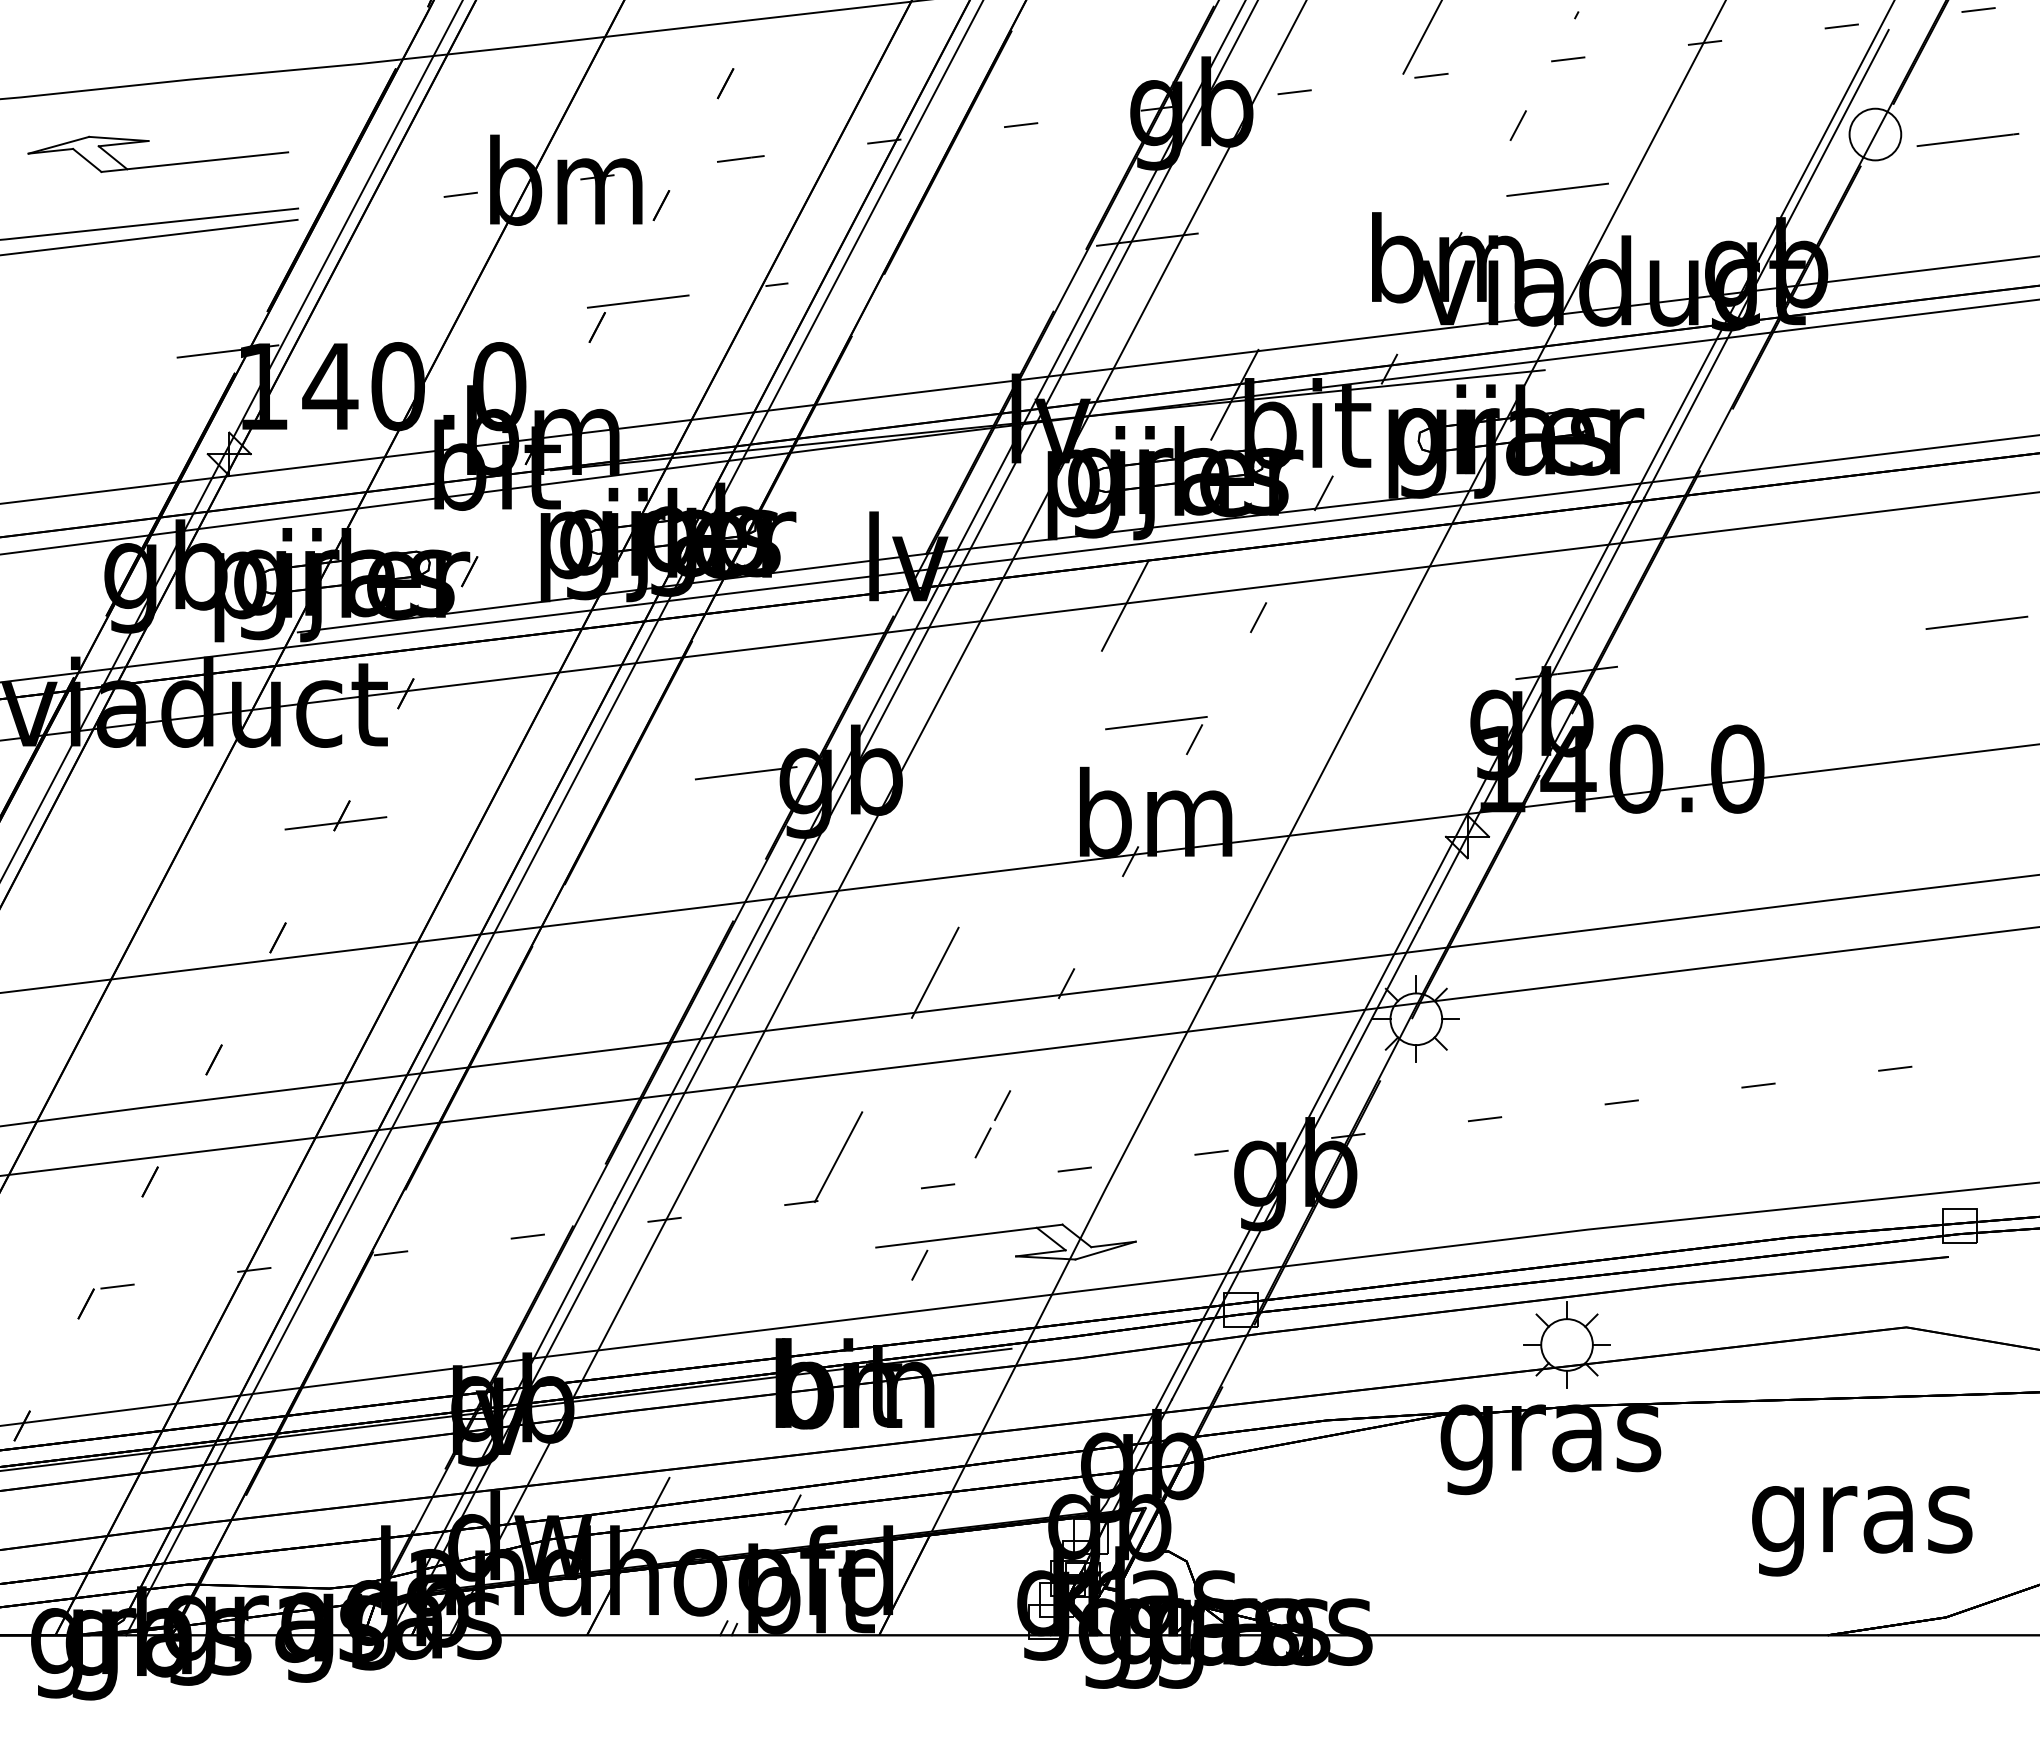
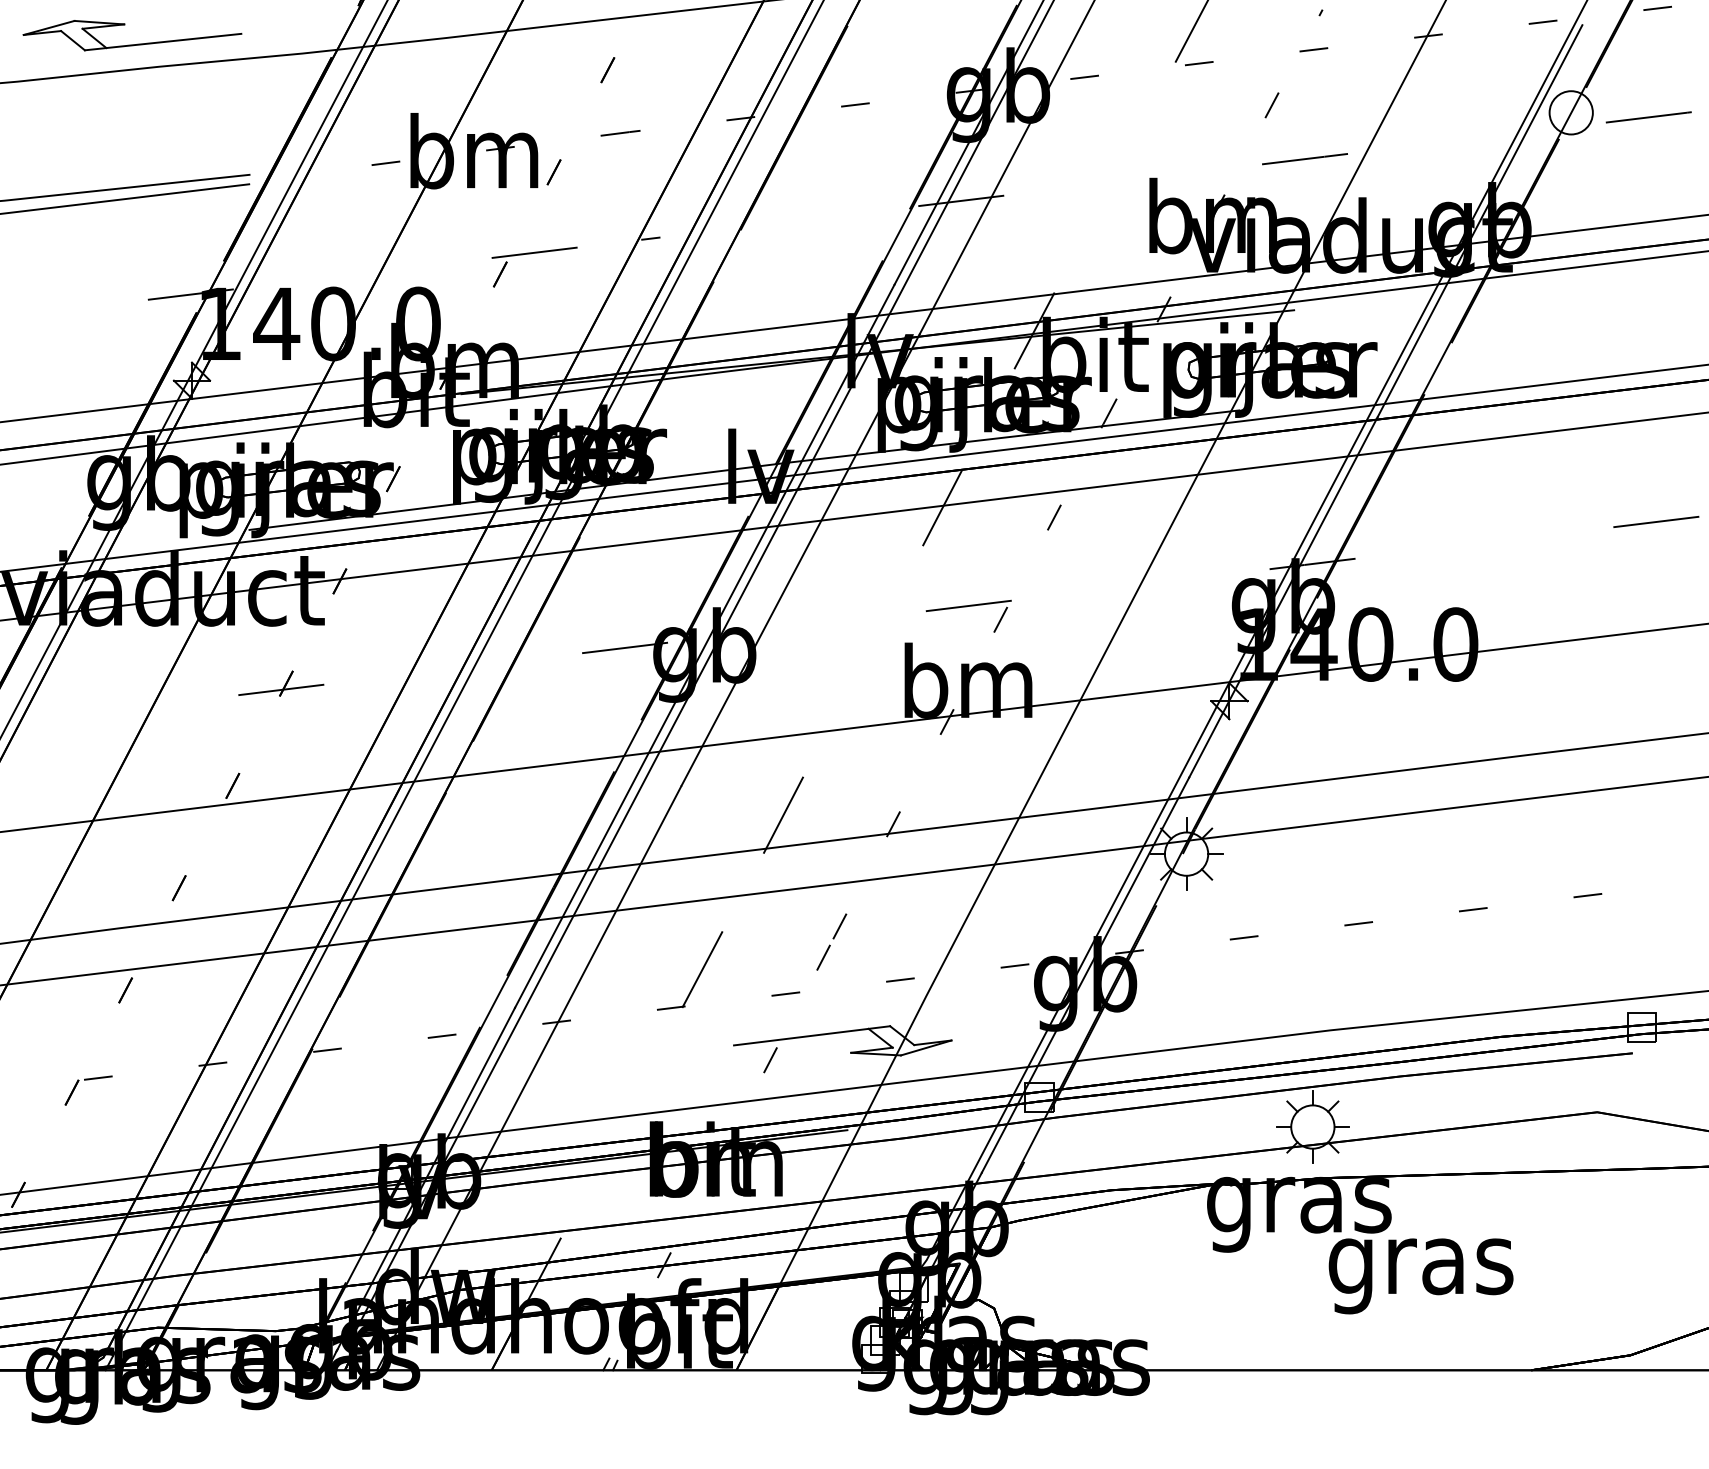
part: (160, 164) -> (134, 44), moved
text: (1862, 1531) -> (1421, 1276), moved

